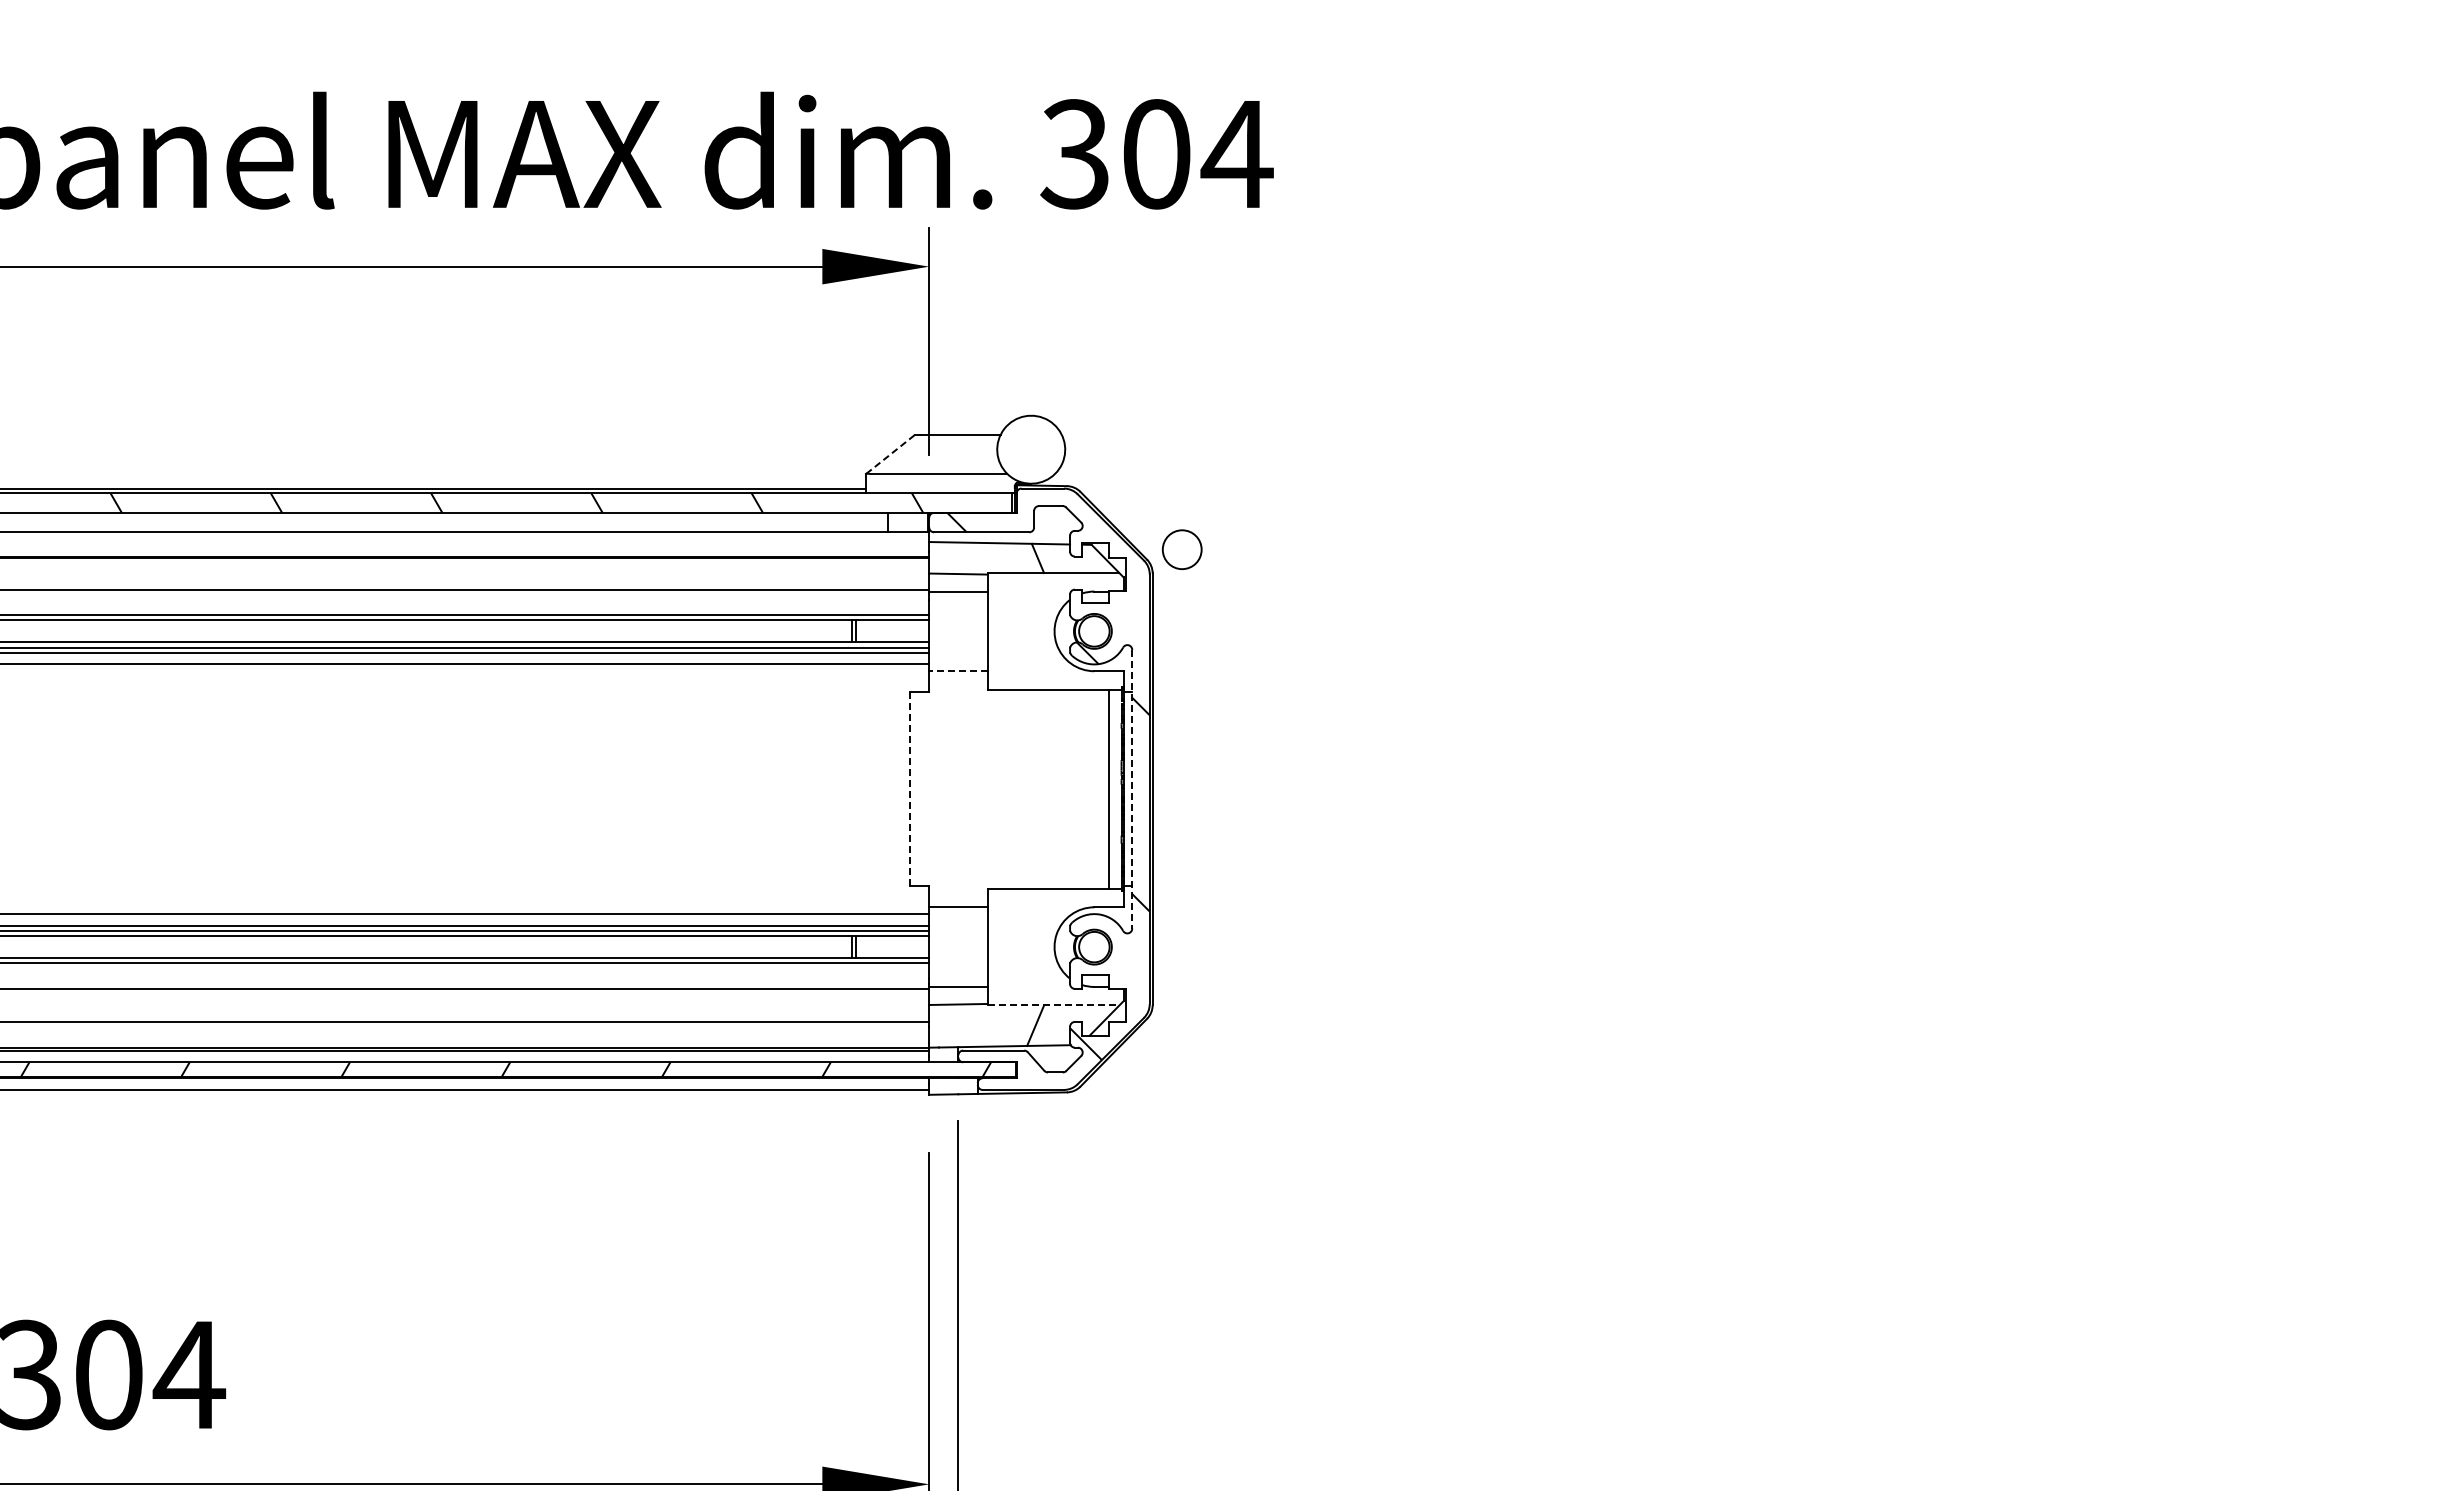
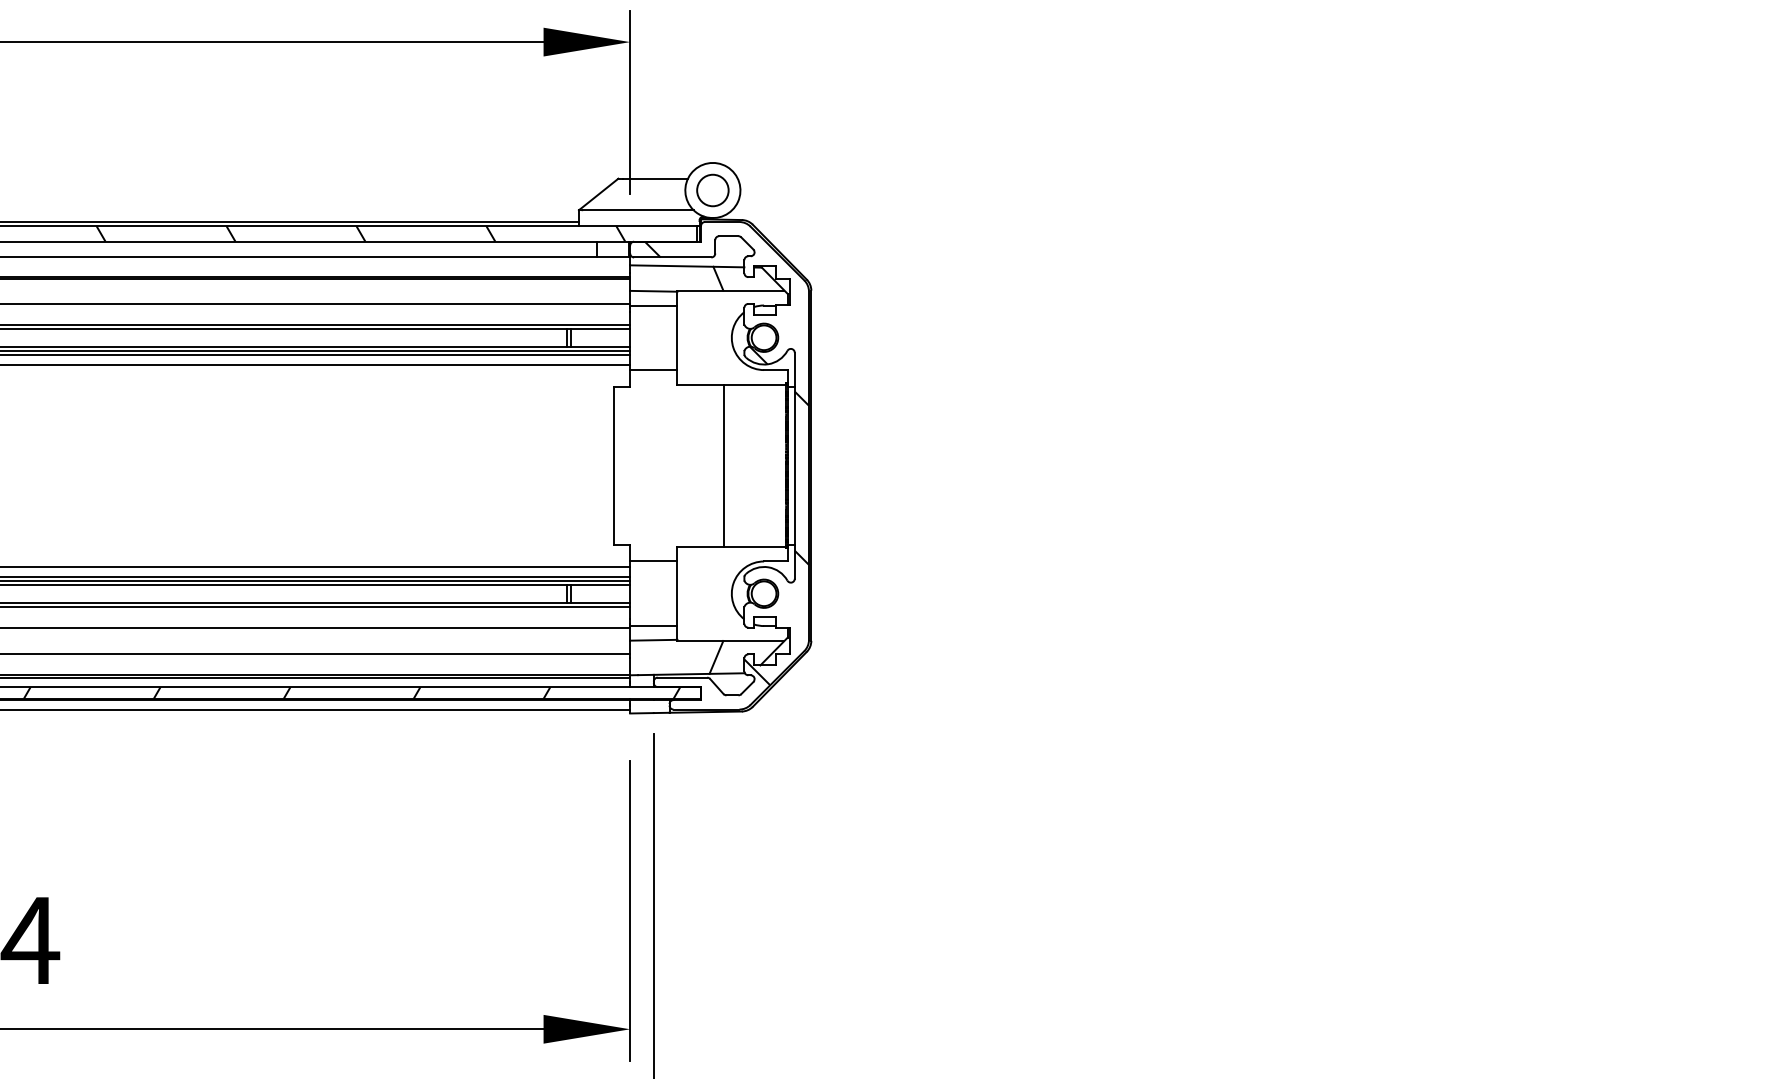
line: (890, 454) -> (598, 194), dashed -> solid
circle: (1181, 549) -> (712, 190), moved
line: (957, 671) -> (653, 370), dashed -> solid
line: (909, 788) -> (614, 465), dashed -> solid
line: (1109, 788) -> (724, 465), moved
line: (1132, 789) -> (795, 465), dashed -> solid
line: (1053, 1005) -> (730, 641), dashed -> solid

